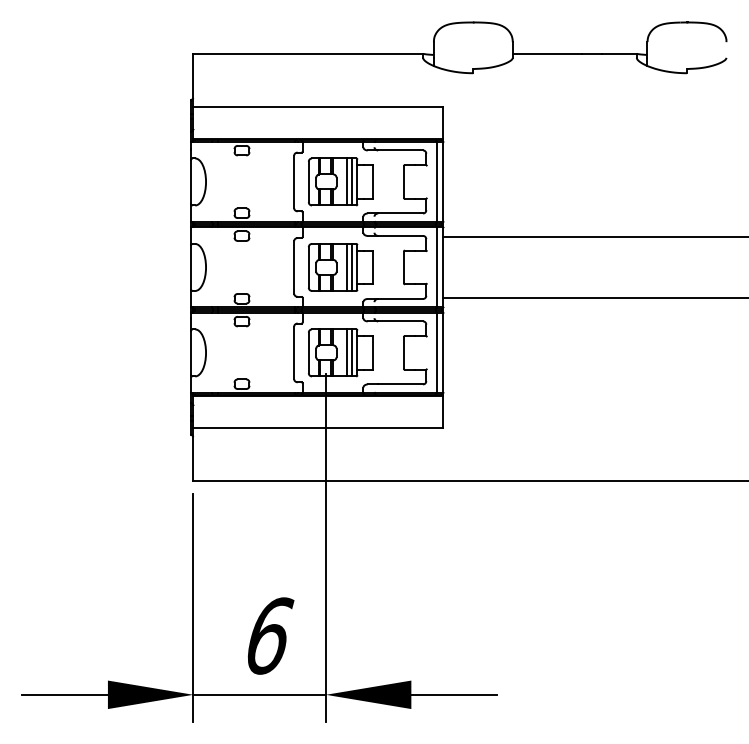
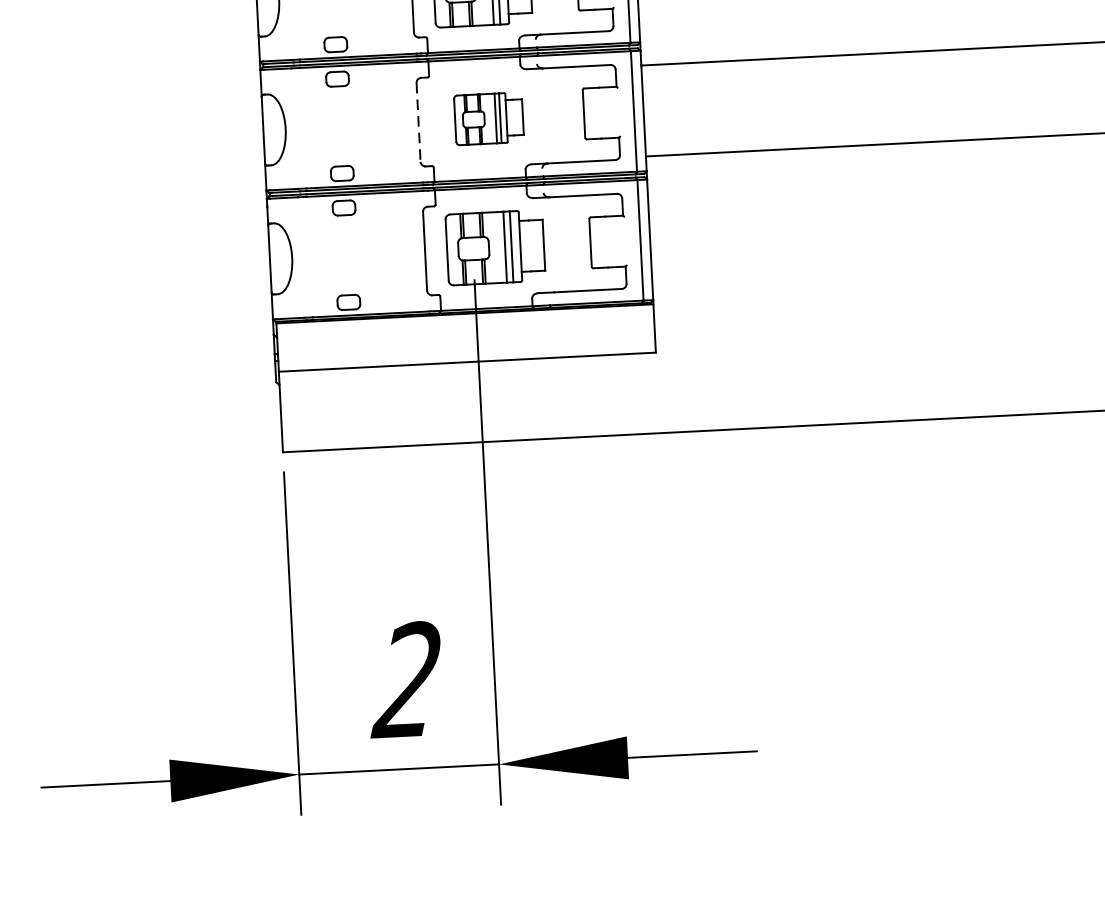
line: (294, 267) -> (419, 122), solid -> dashed
part: (340, 267) -> (488, 118), size x0.7
text: (267, 635) -> (406, 679), 6 -> 2

